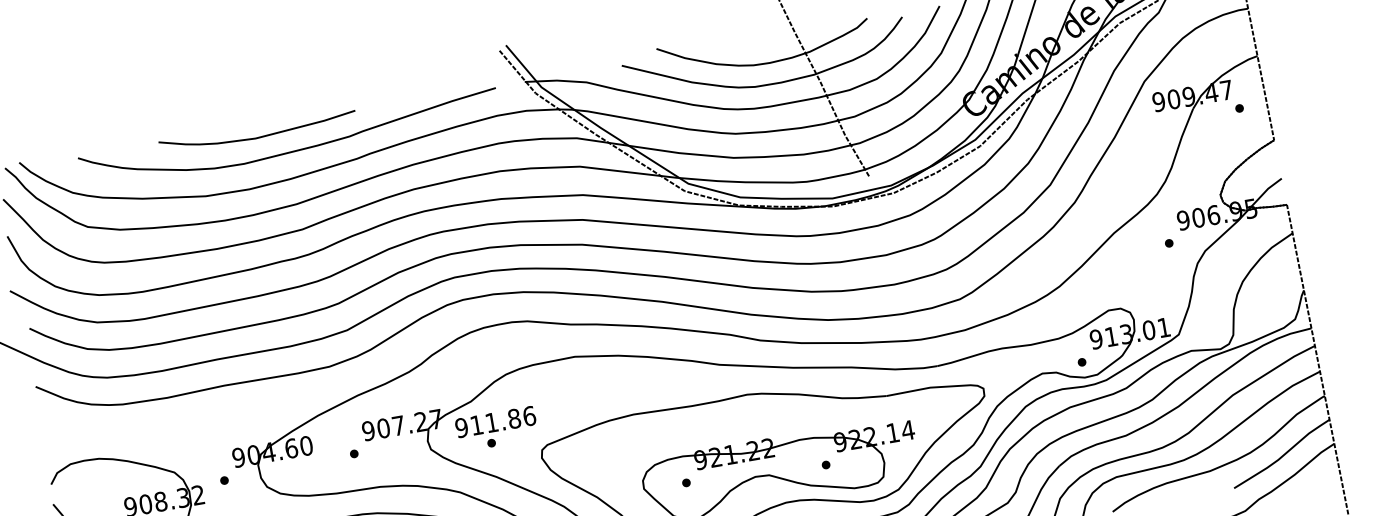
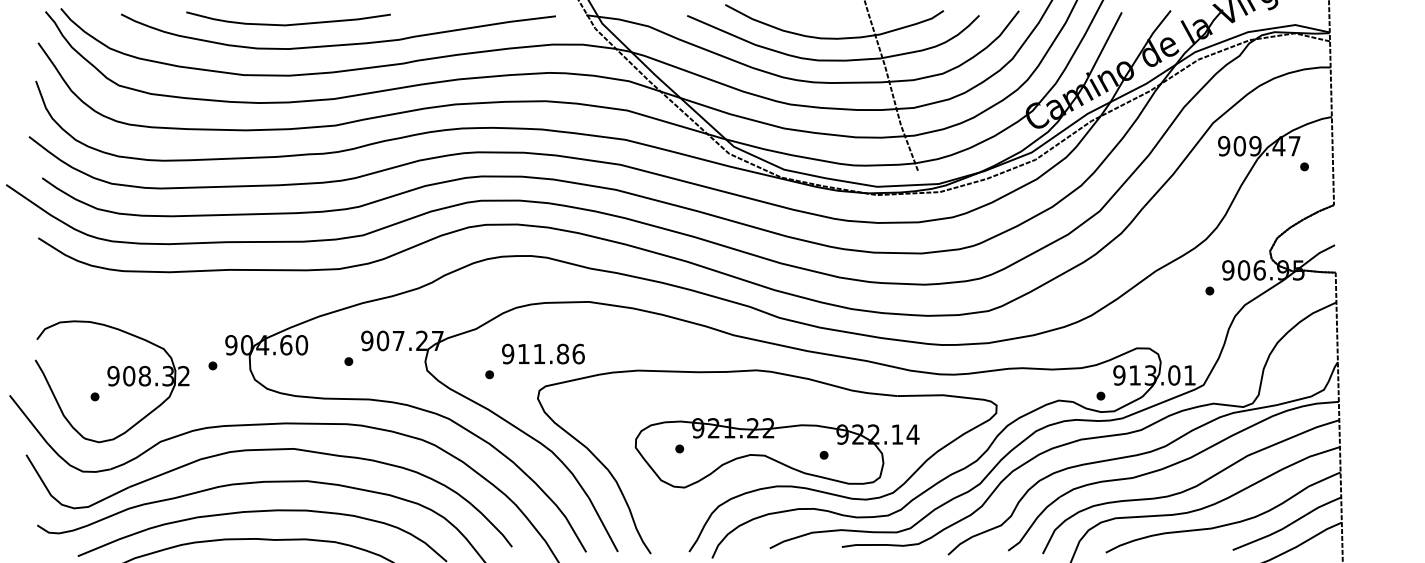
curve: (258, 137) -> (288, 24), moved
text: (495, 421) -> (543, 353), moved

